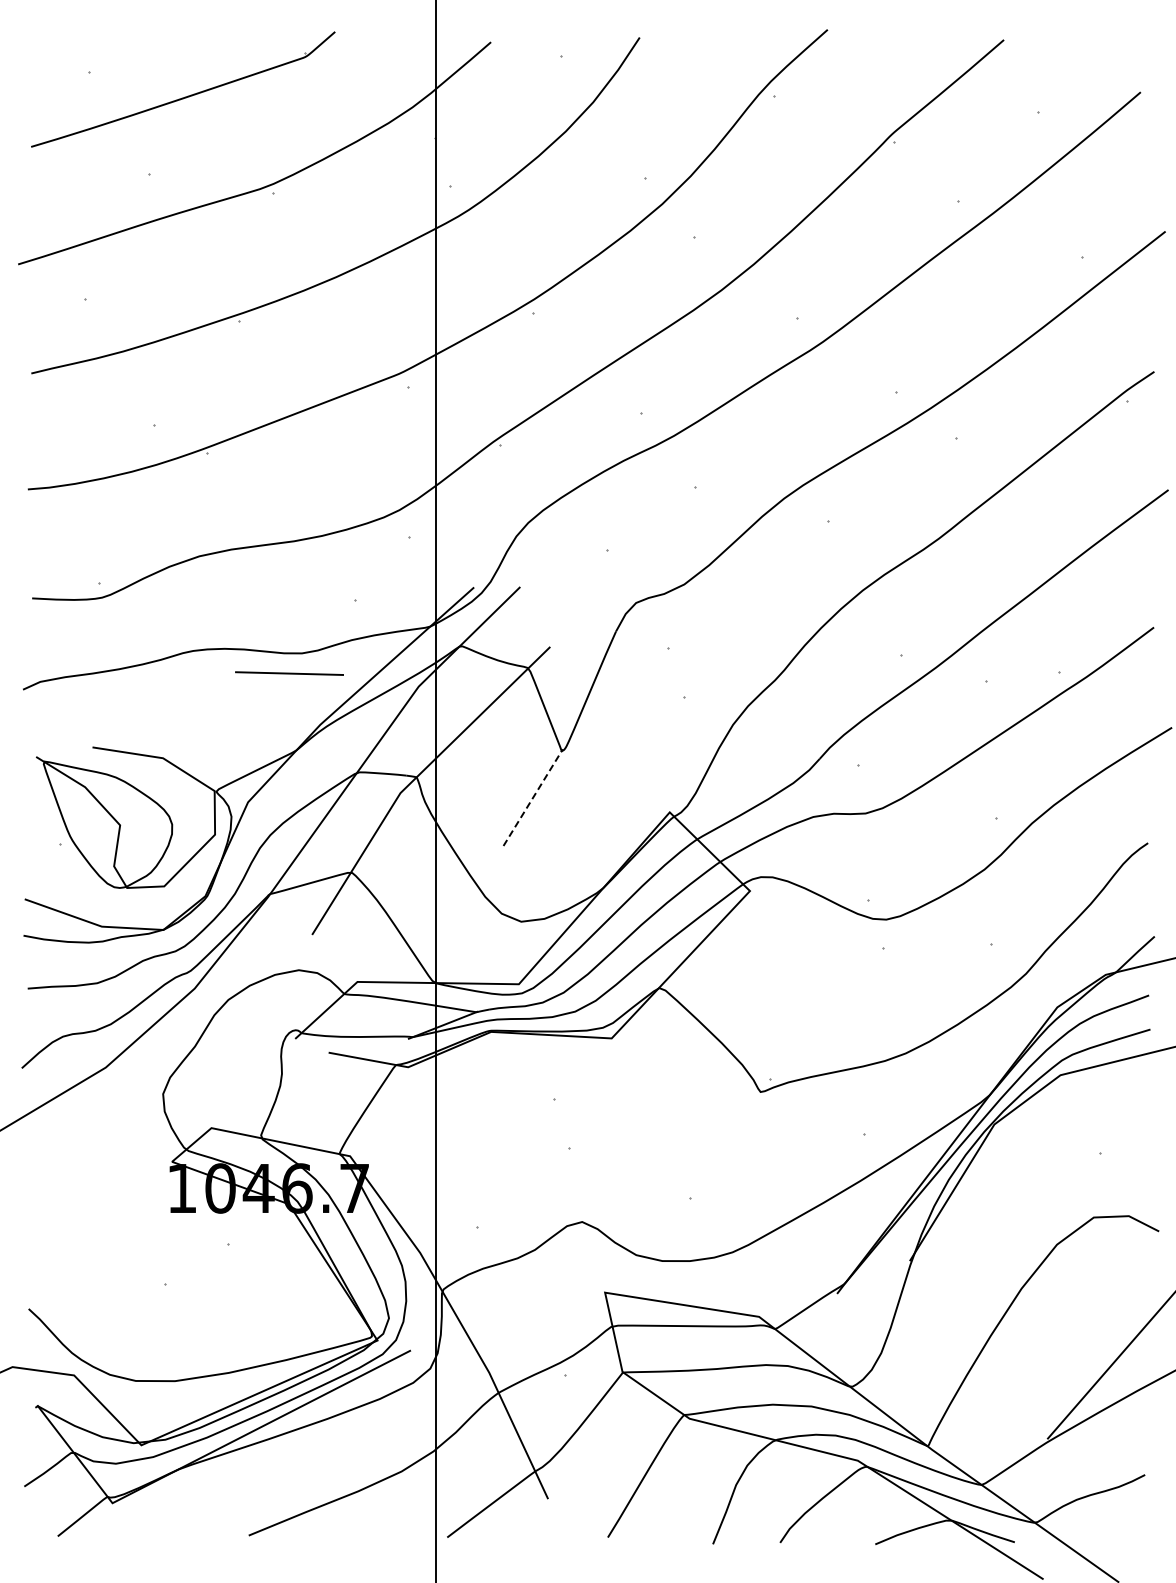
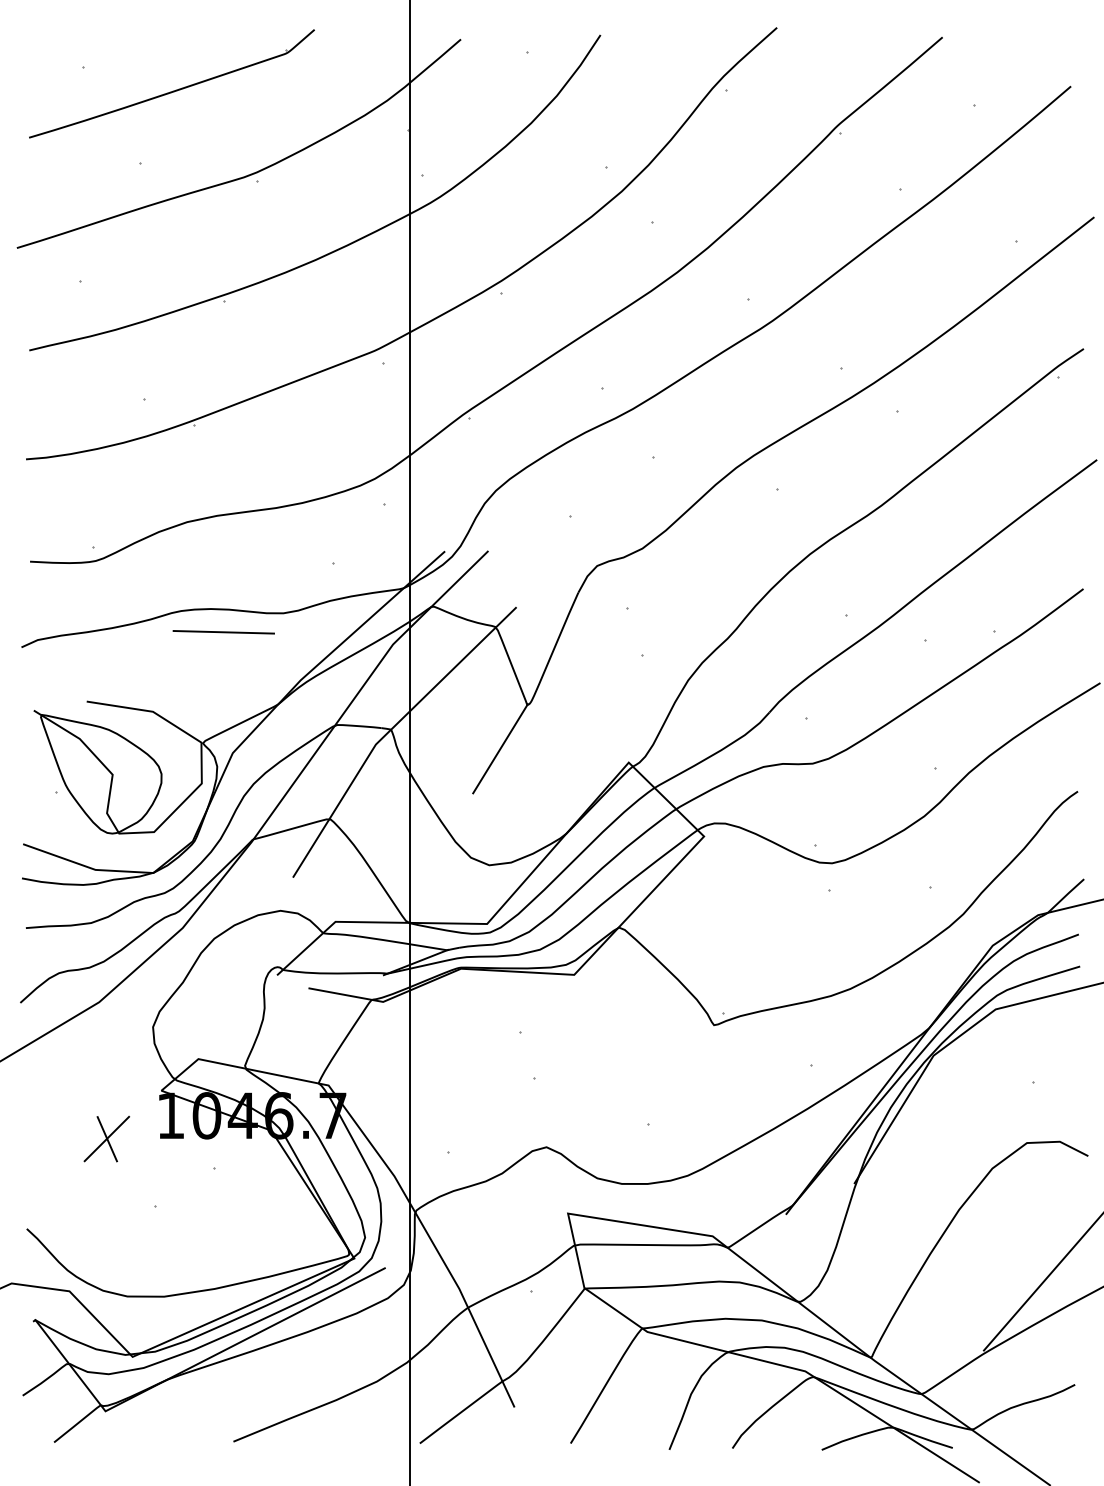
line: (289, 673) -> (223, 632), moved
line: (533, 797) -> (500, 748), dashed -> solid
part: (113, 1212) -> (106, 1138), added

